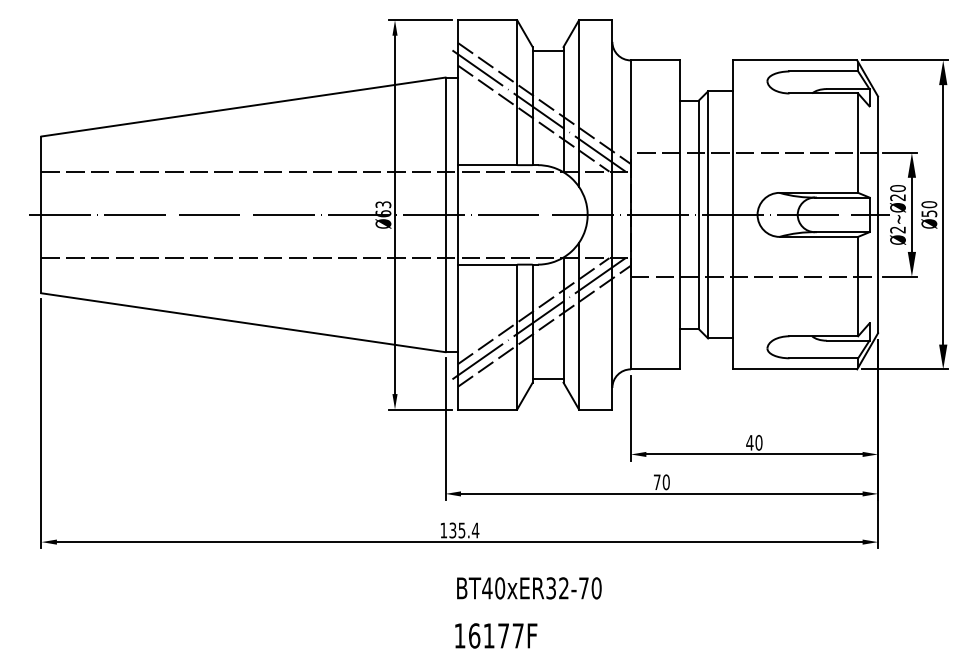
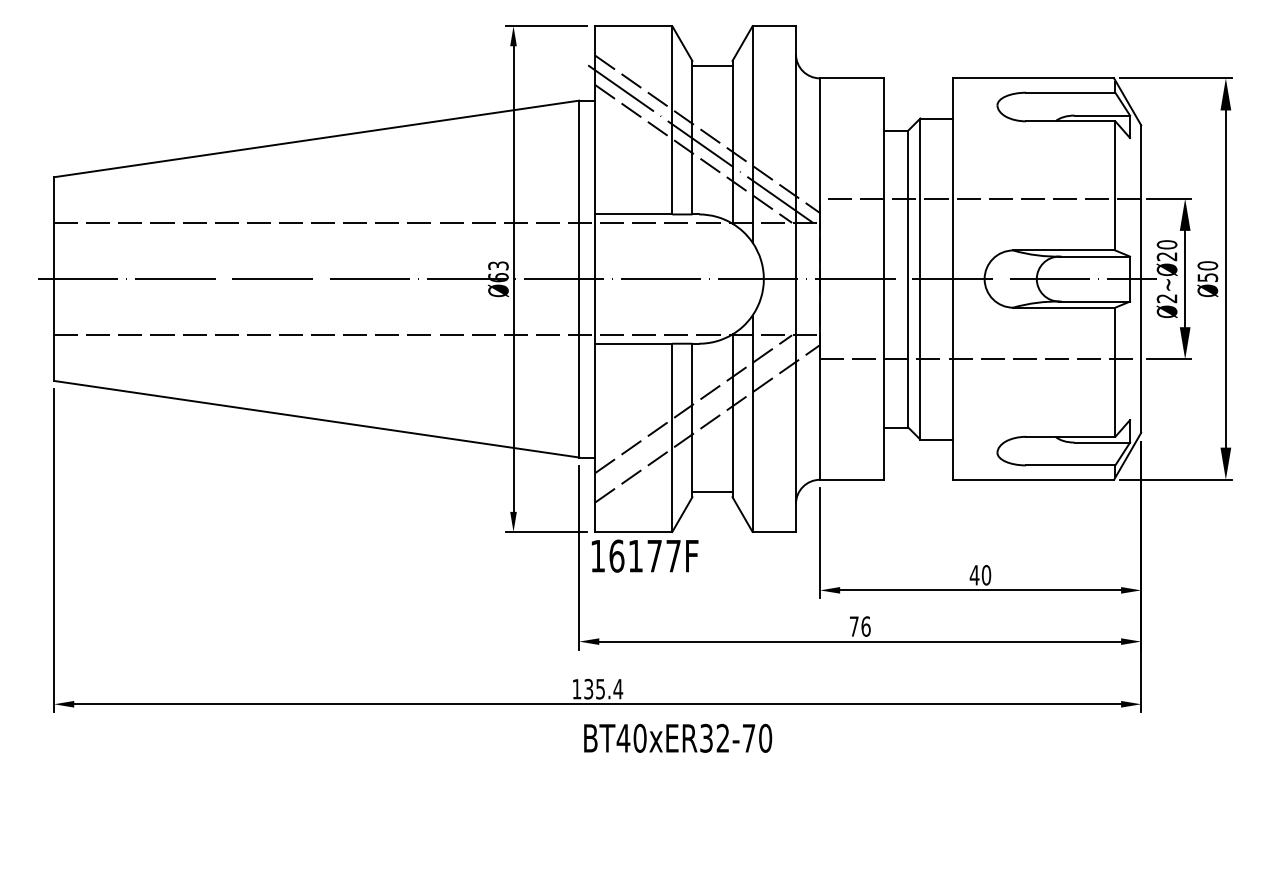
line: (536, 320) -> (697, 416), removed
text: (665, 482) -> (865, 626), 70 -> 76
text: (529, 587) -> (678, 737), moved
text: (495, 635) -> (644, 555), moved

